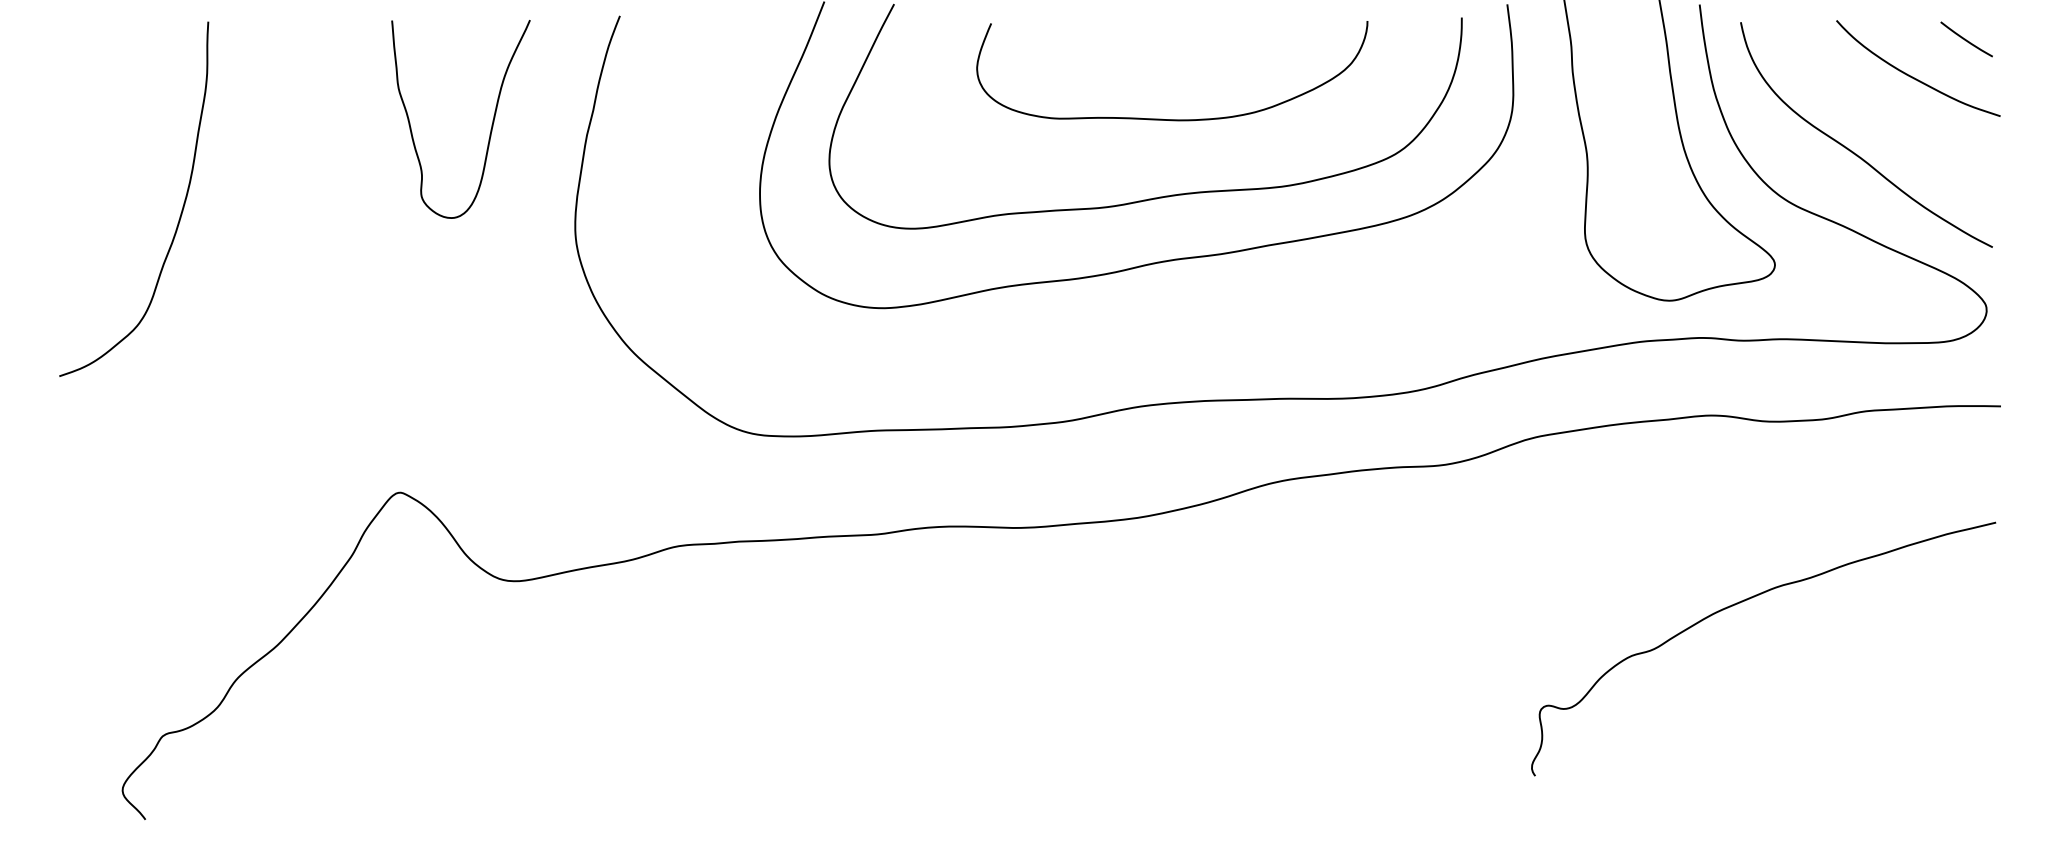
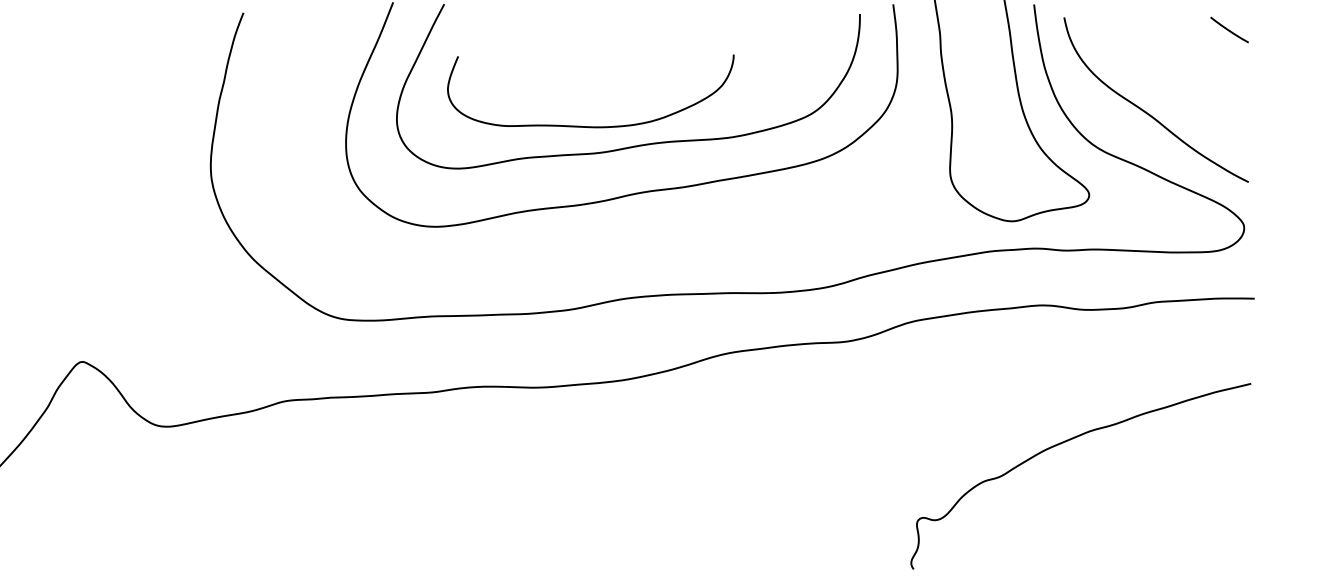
curve: (1914, 77) -> (1191, 57), removed
curve: (1172, 119) -> (590, 126), moved
curve: (491, 124) -> (149, 92), removed

